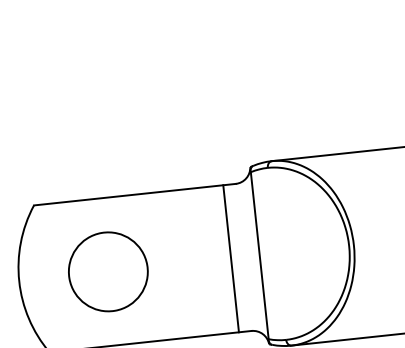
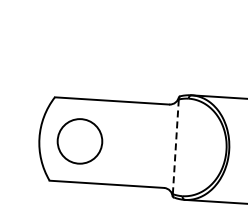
line: (259, 257) -> (175, 147), solid -> dashed
line: (230, 258) -> (159, 145), removed
circle: (107, 272) -> (79, 141), moved

